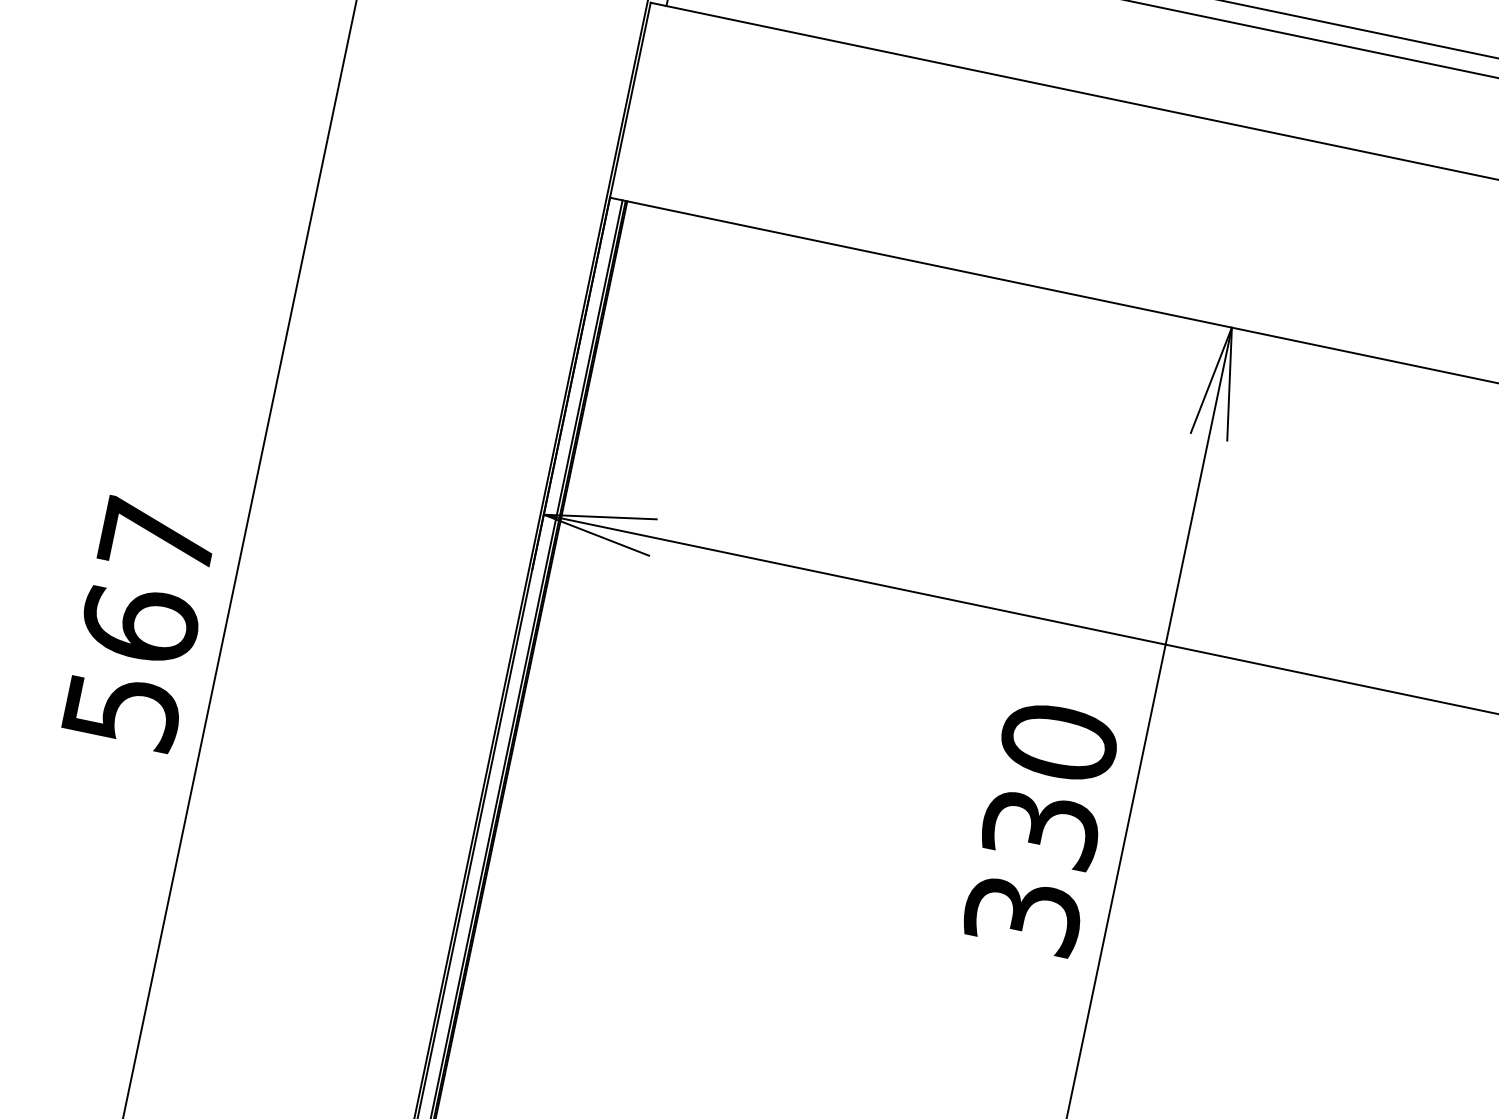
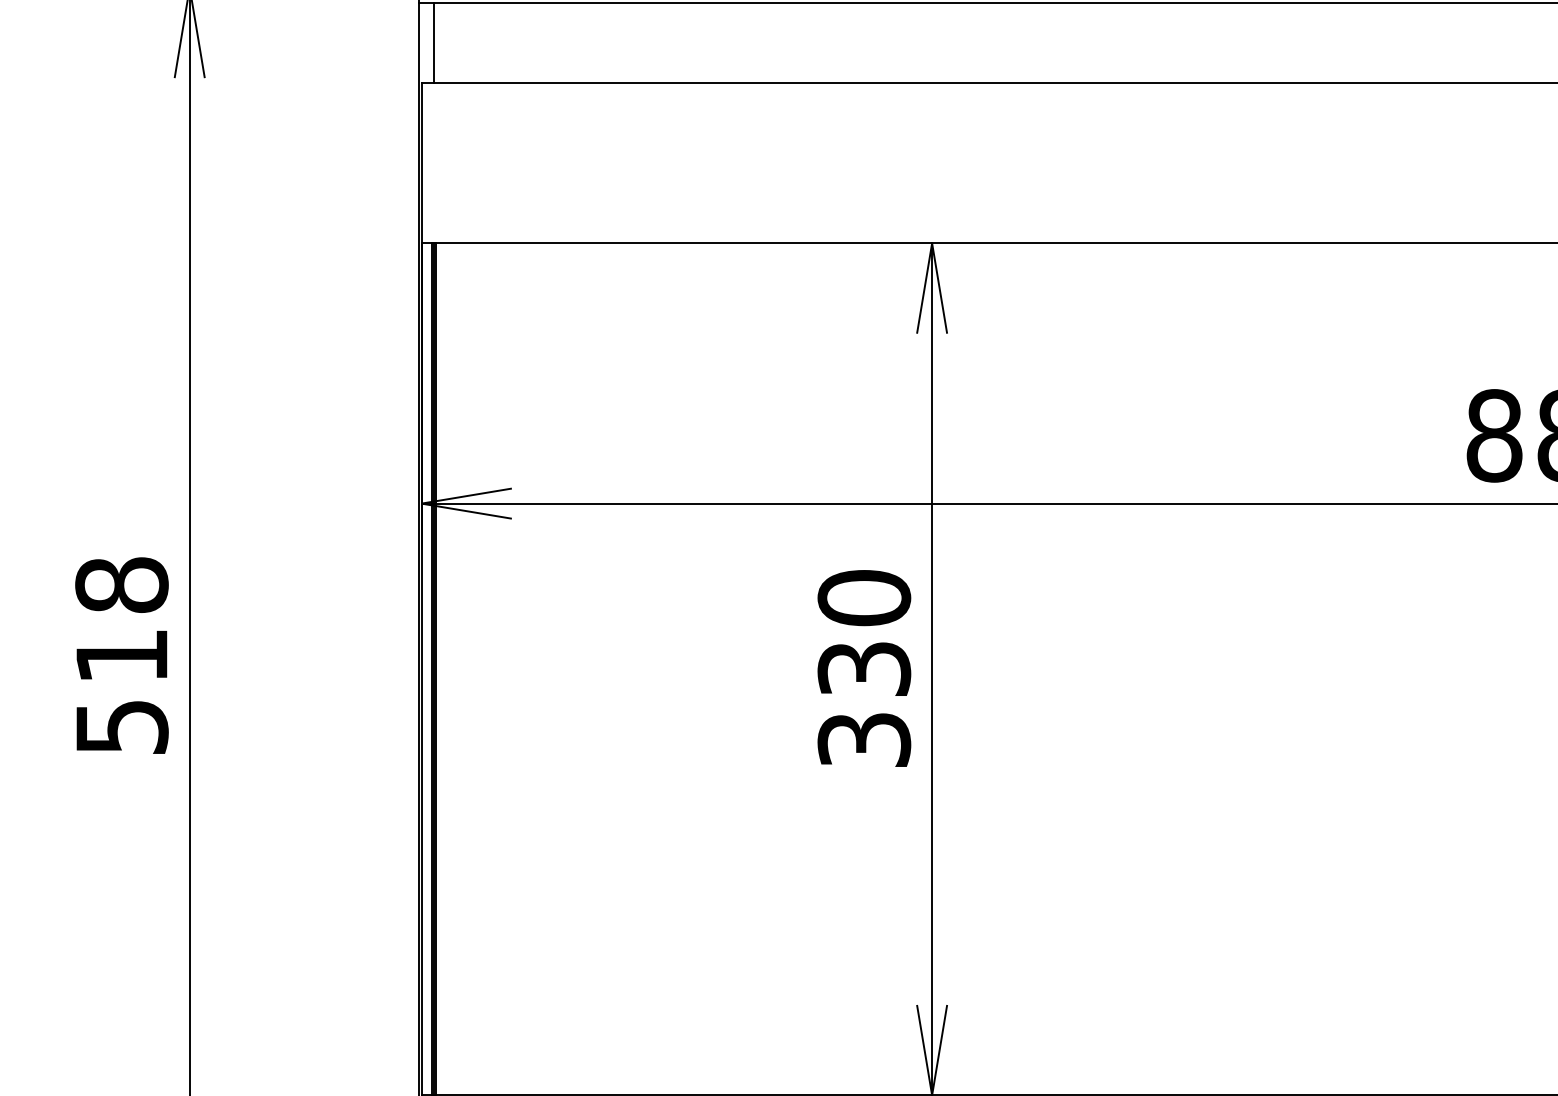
text: (148, 580) -> (121, 620), 567 -> 518

